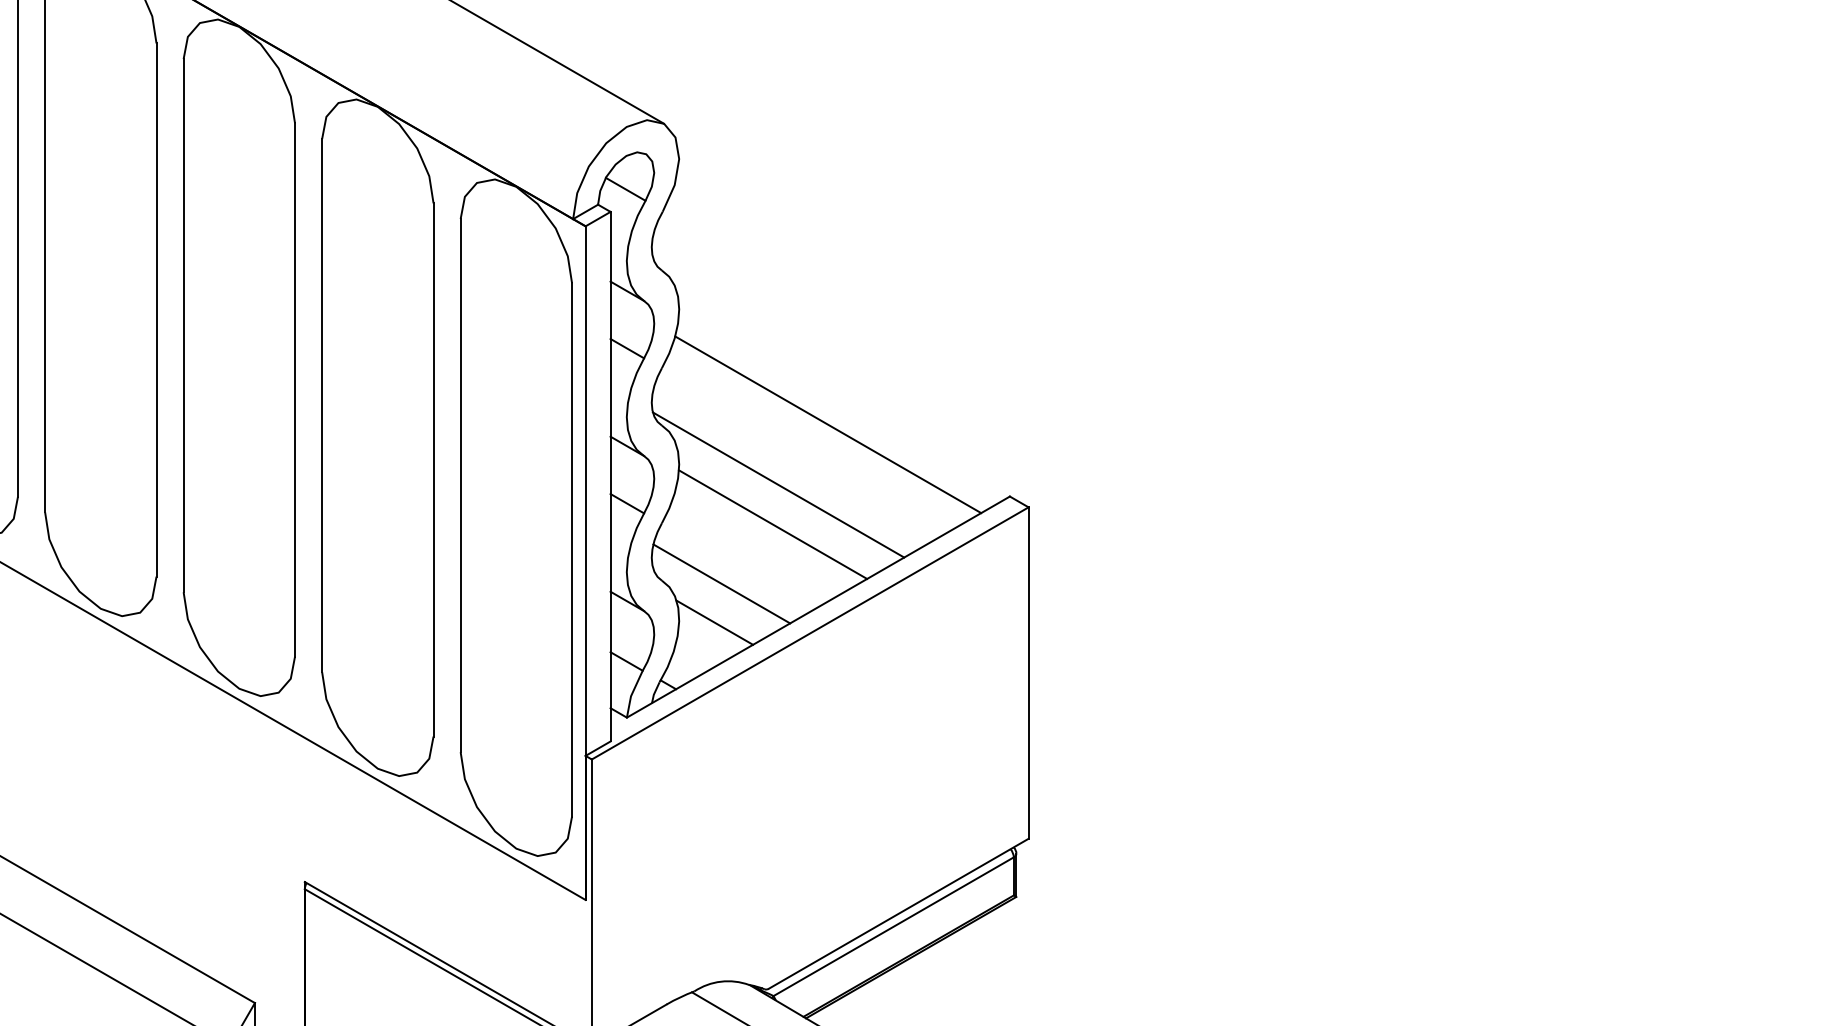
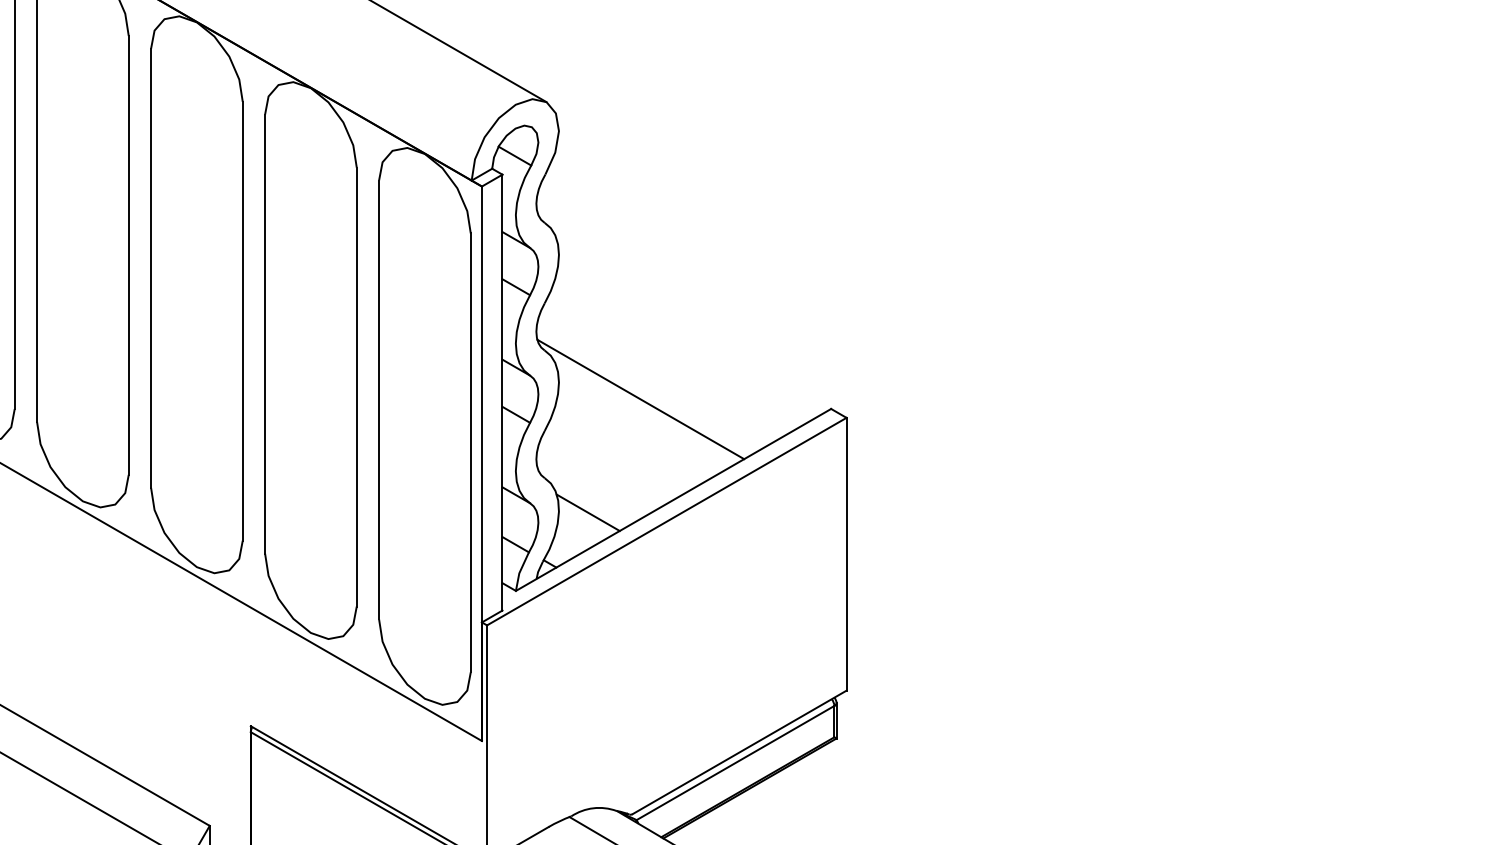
line: (828, 424) -> (681, 349), removed
line: (773, 524) -> (636, 431), removed
line: (721, 583) -> (593, 480), removed

